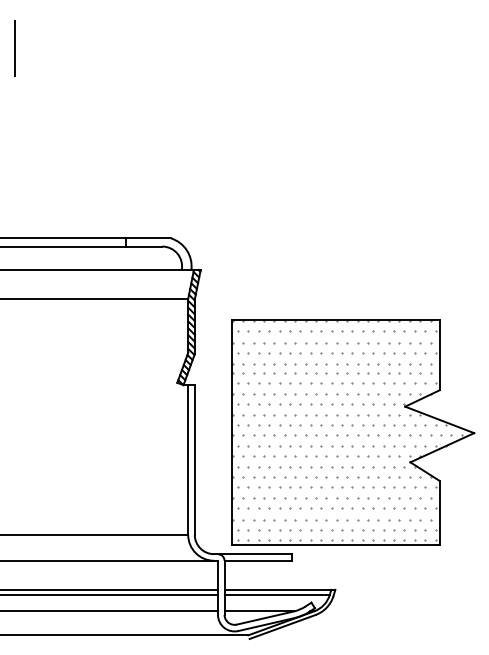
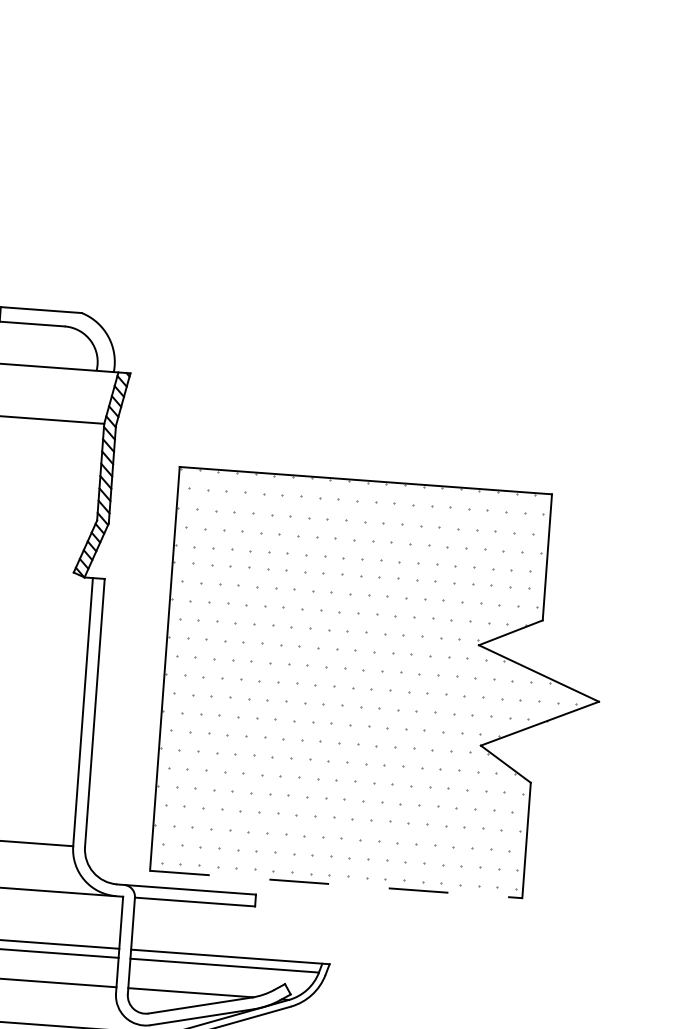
line: (335, 545) -> (335, 884), solid -> dashed

